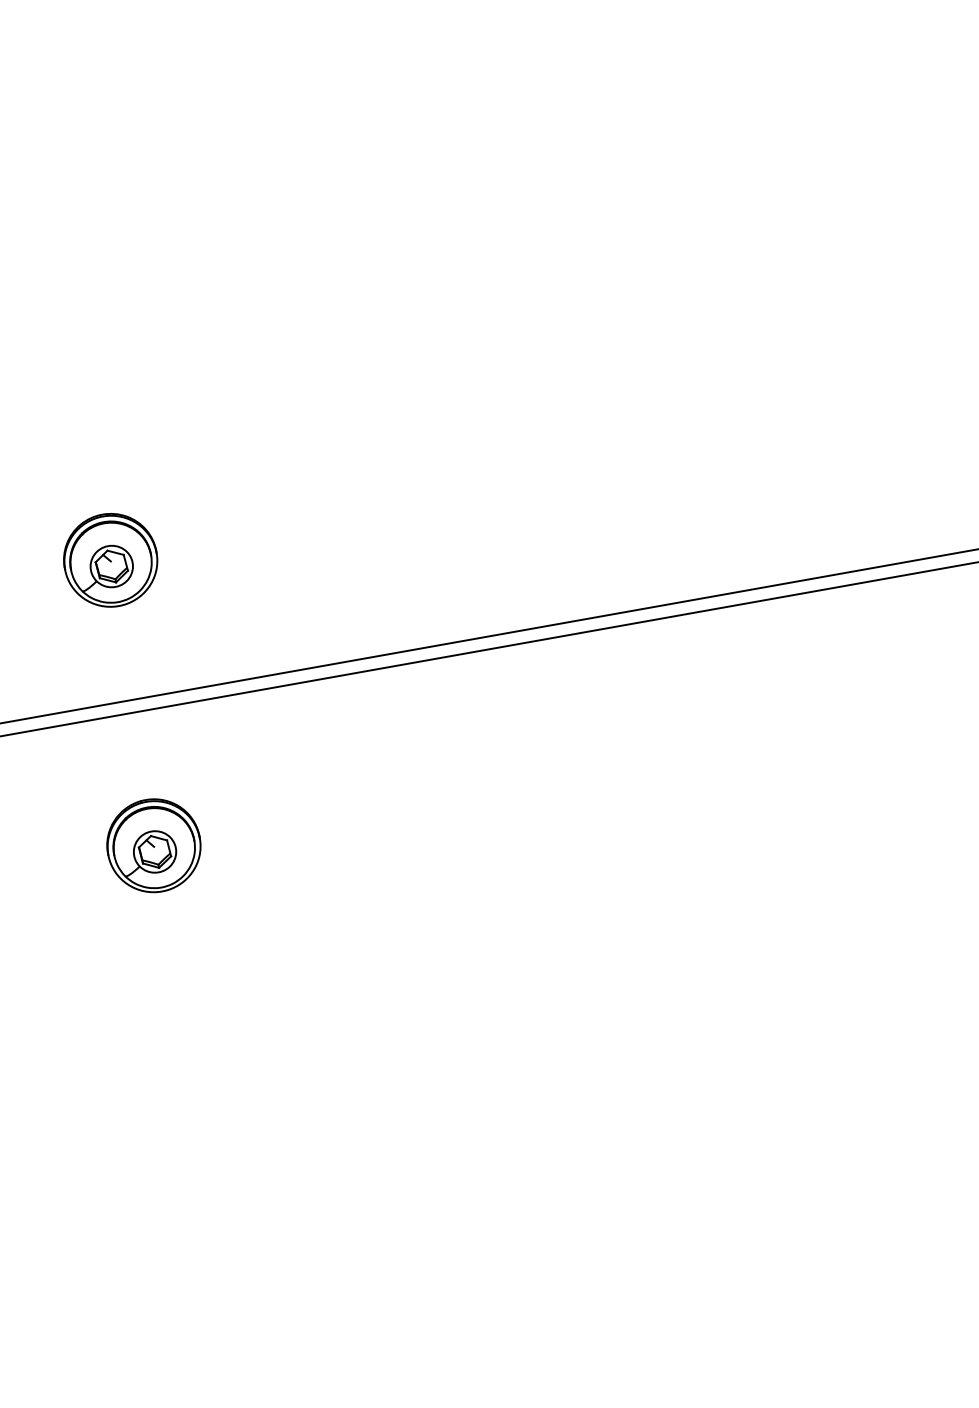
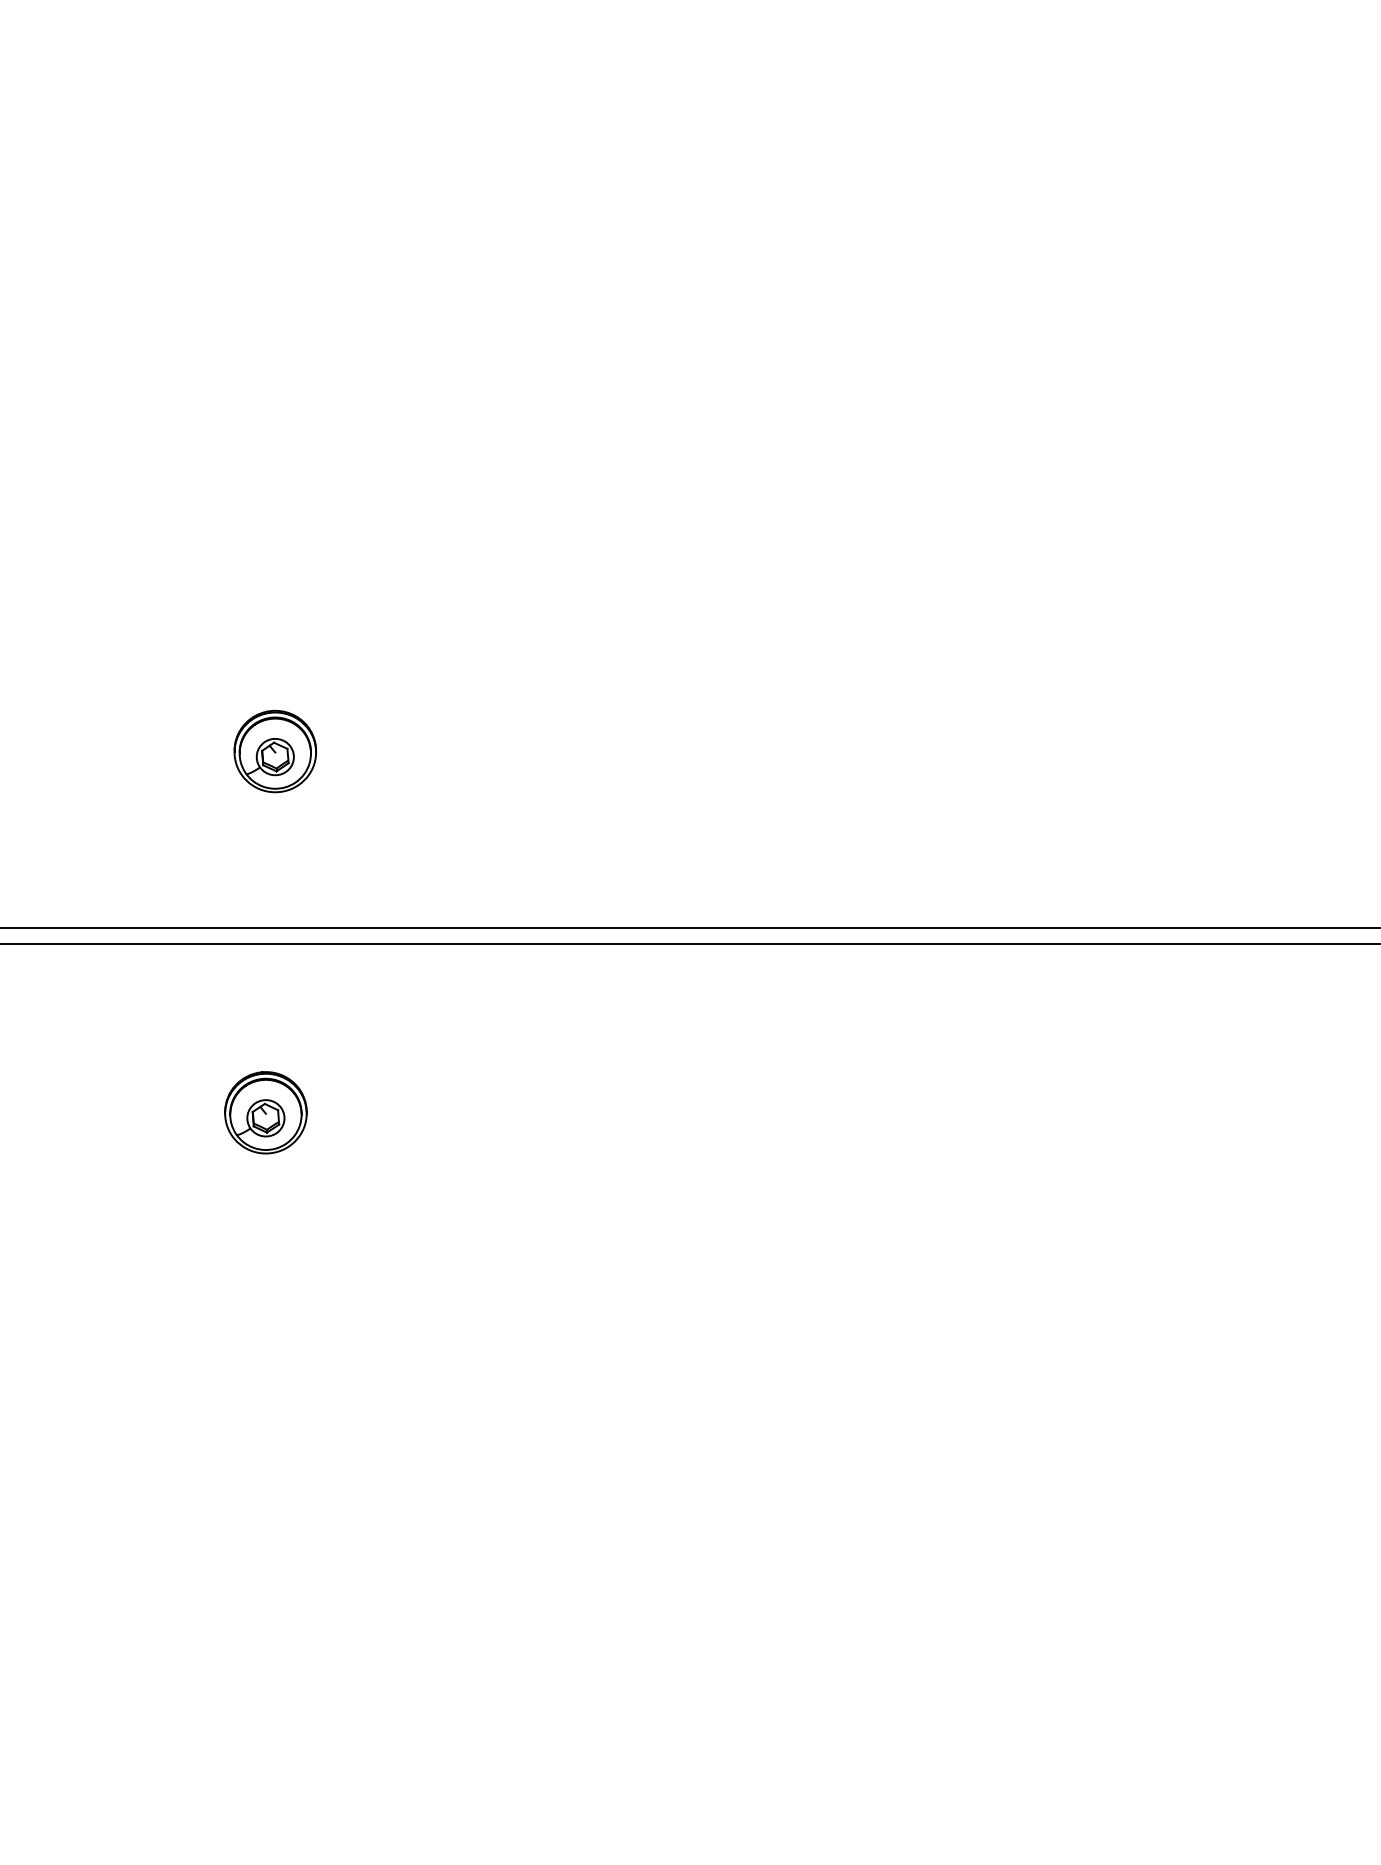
part: (110, 560) -> (275, 751), size x0.7
part: (153, 845) -> (265, 1112), size x0.7

